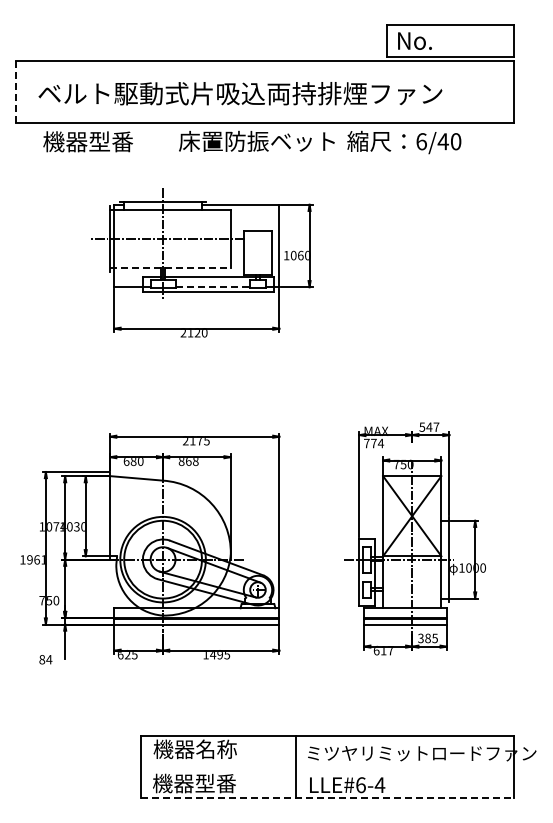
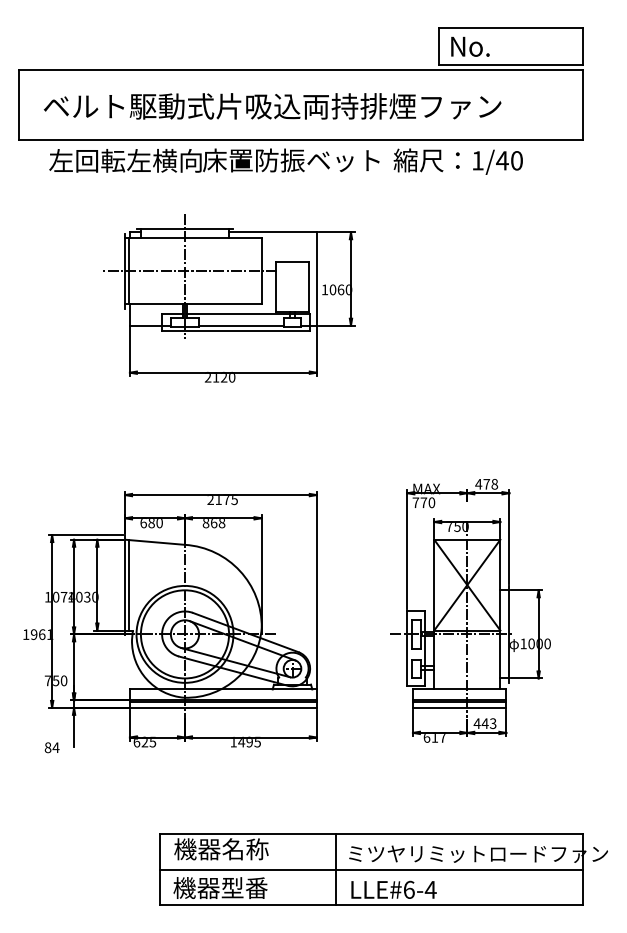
line: (16, 92) -> (18, 105), dashed -> solid
text: (110, 141) -> (125, 160), 機器型番 -> 左回転左横向
text: (421, 141) -> (477, 160), 6/40 -> 1/40
line: (171, 268) -> (194, 304), dashed -> solid
line: (213, 287) -> (242, 325), dashed -> solid
text: (429, 426) -> (486, 483), 547 -> 478
text: (380, 443) -> (431, 502), 774 -> 770
line: (114, 516) -> (129, 585), added
text: (427, 638) -> (484, 723), 385 -> 443
line: (327, 767) -> (371, 869), added
line: (327, 798) -> (371, 905), dashed -> solid

